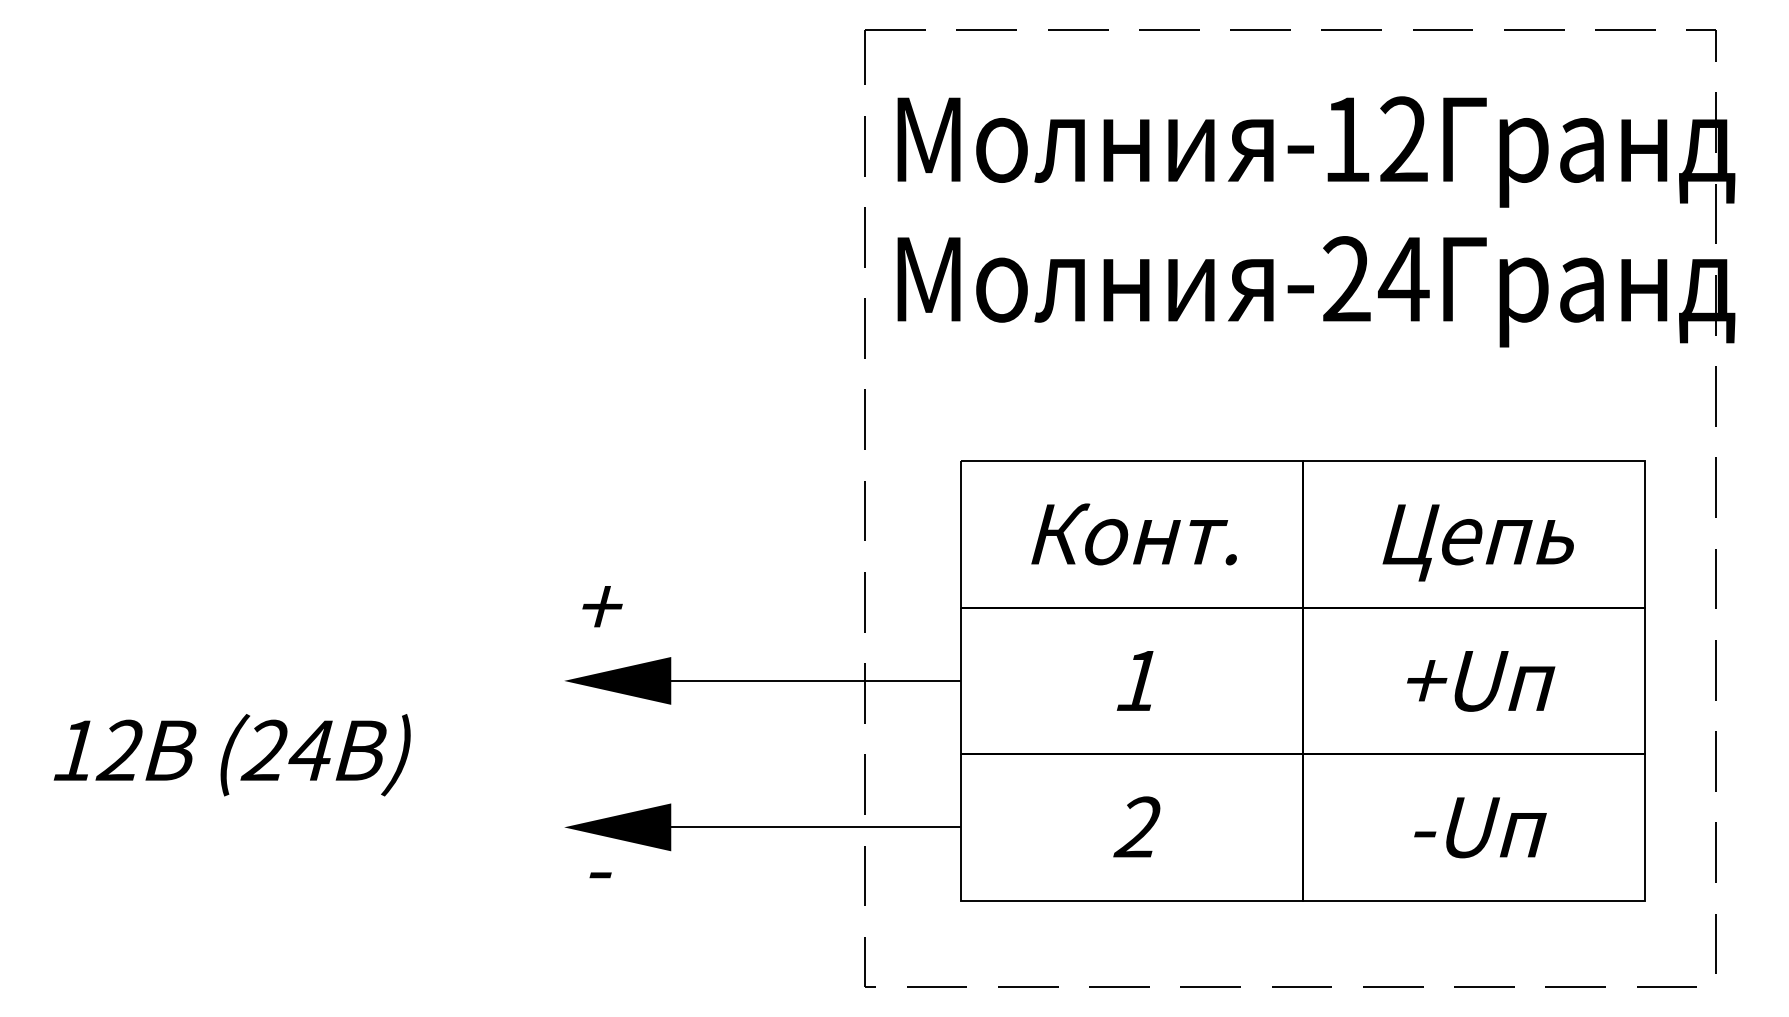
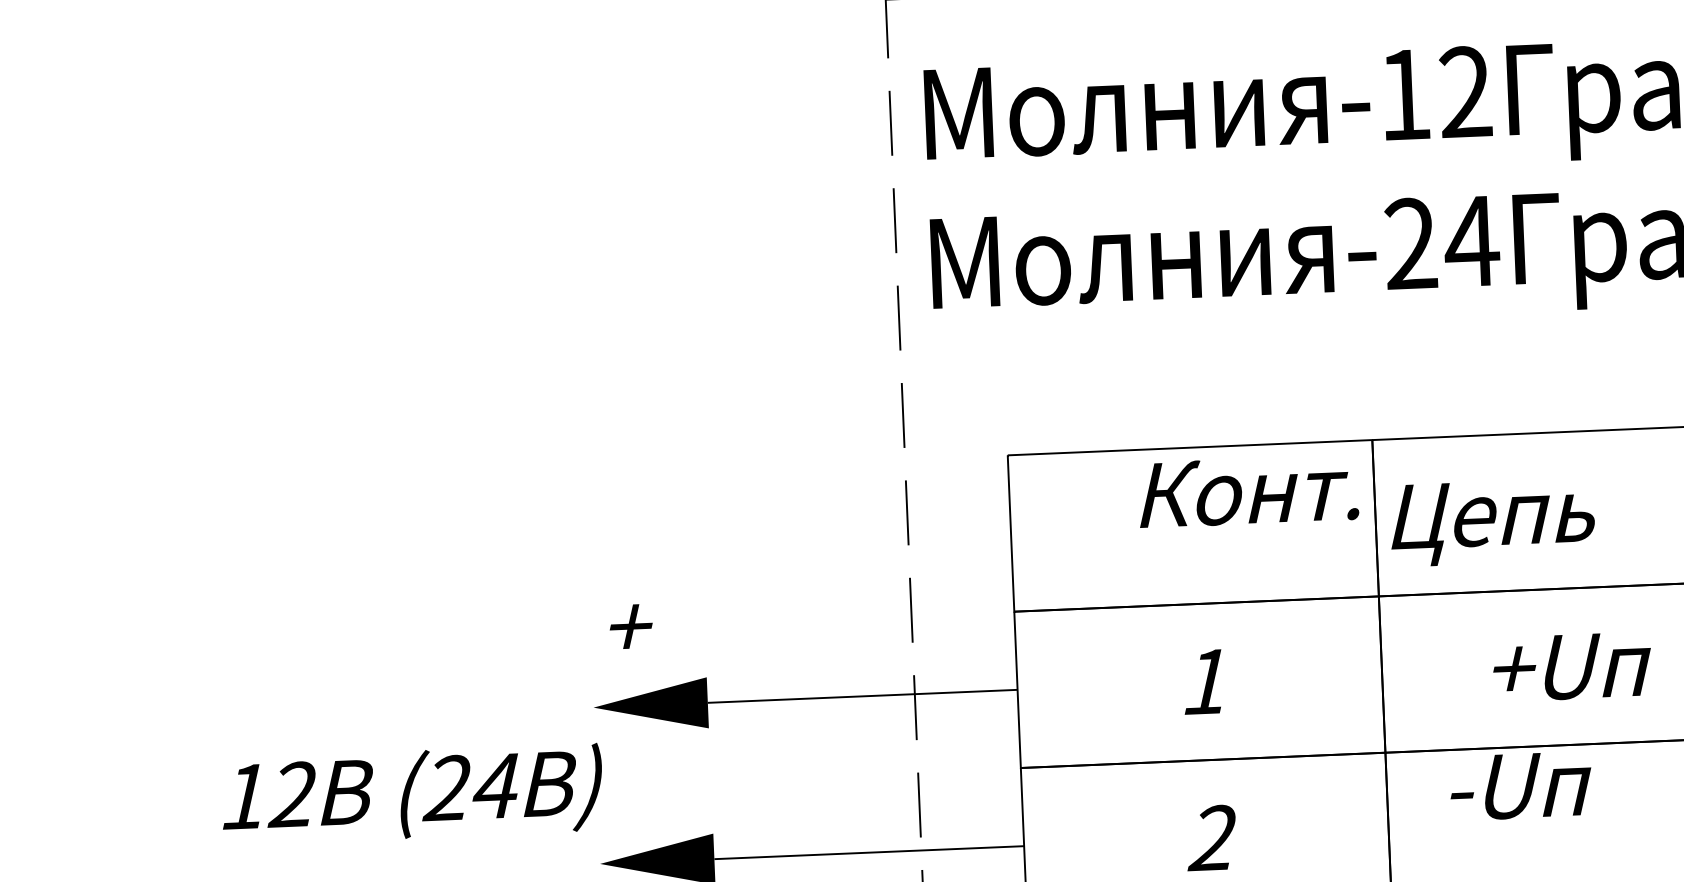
text: (1133, 534) -> (1247, 491), moved
text: (1477, 542) -> (1491, 521), moved
text: (231, 755) -> (411, 794), moved
text: (1480, 827) -> (1521, 785), moved

